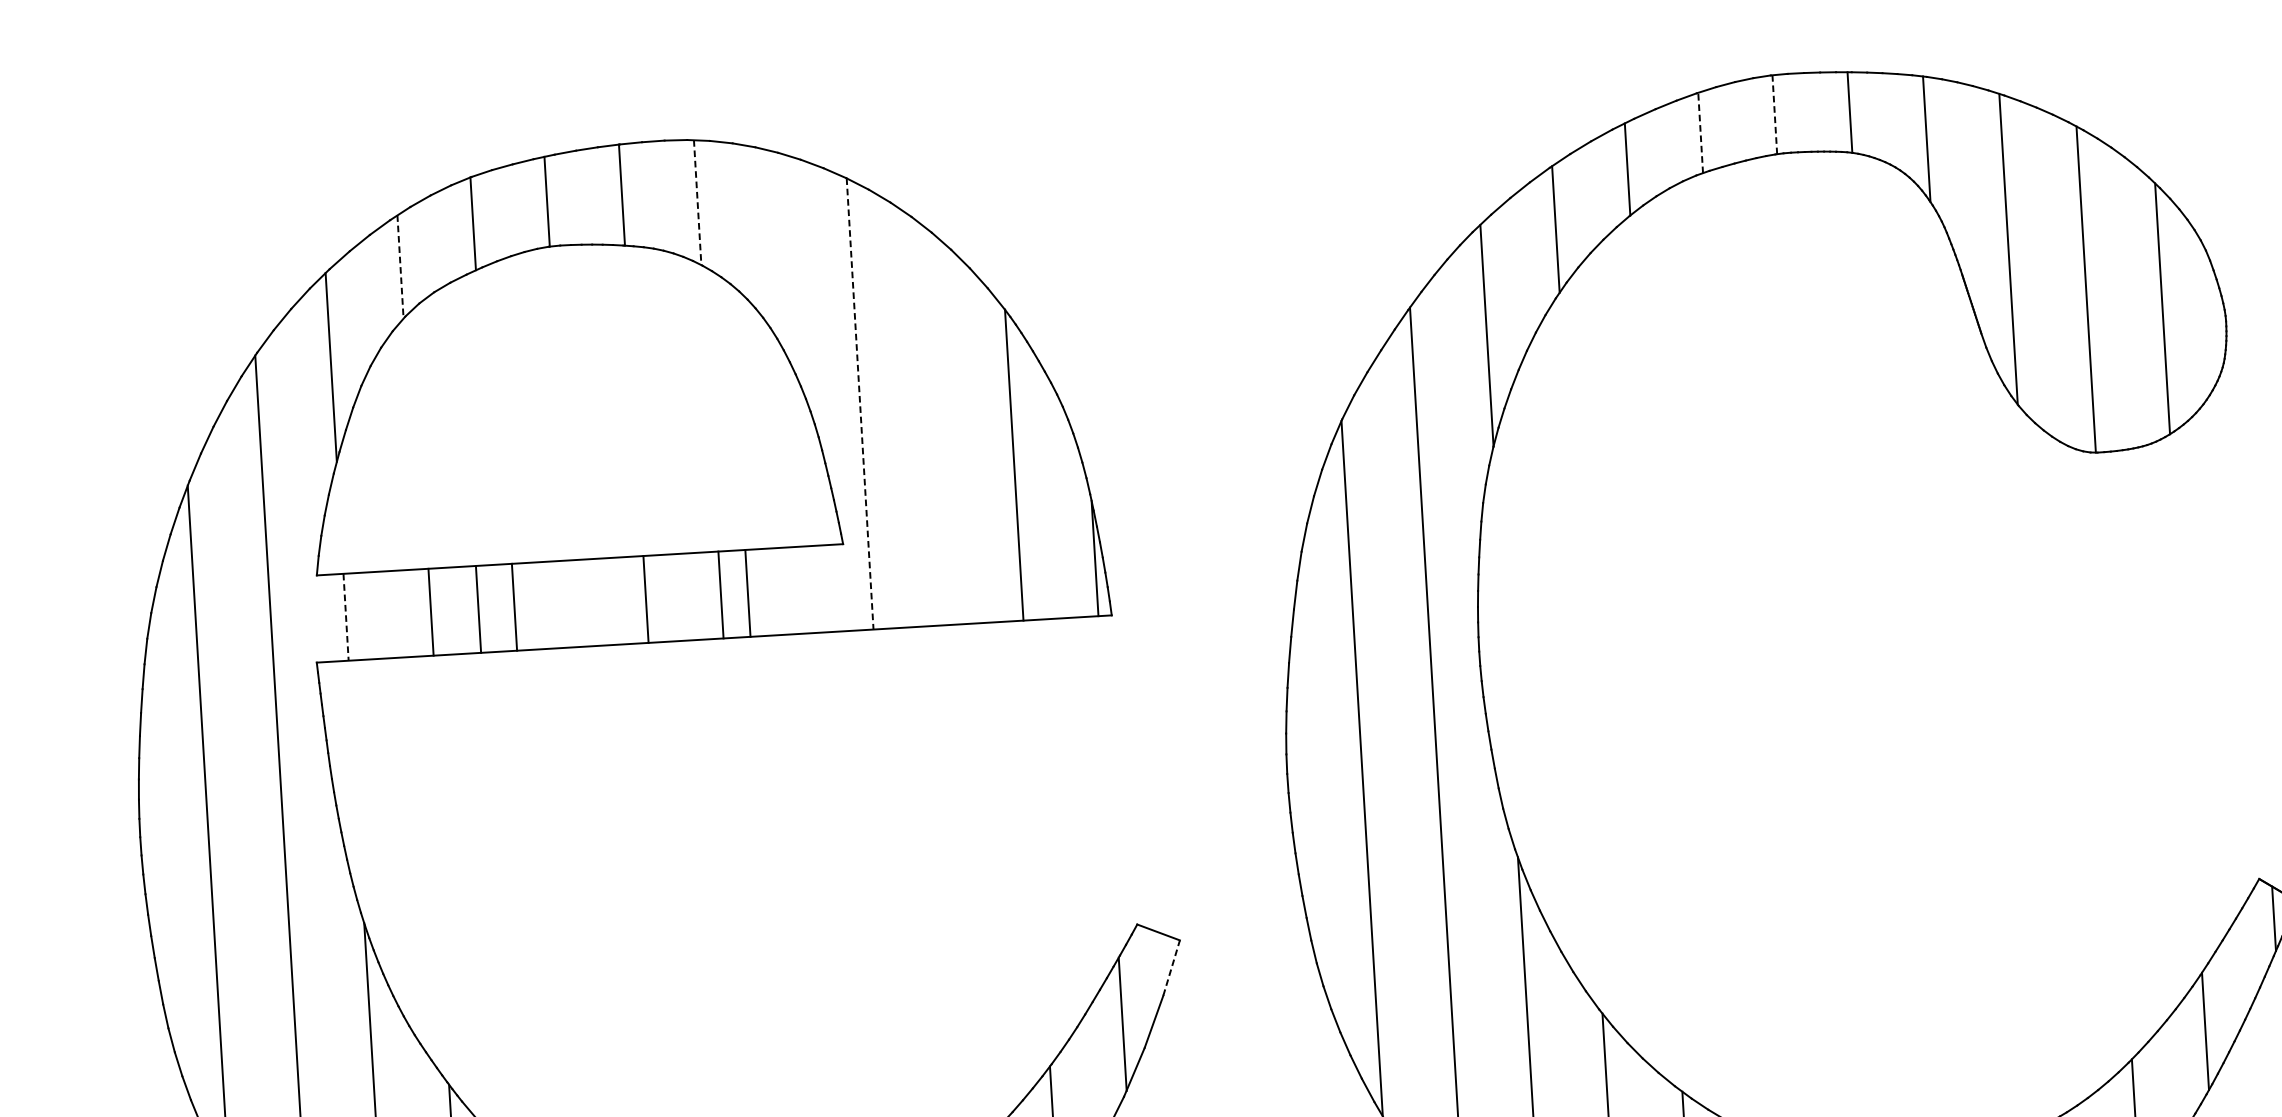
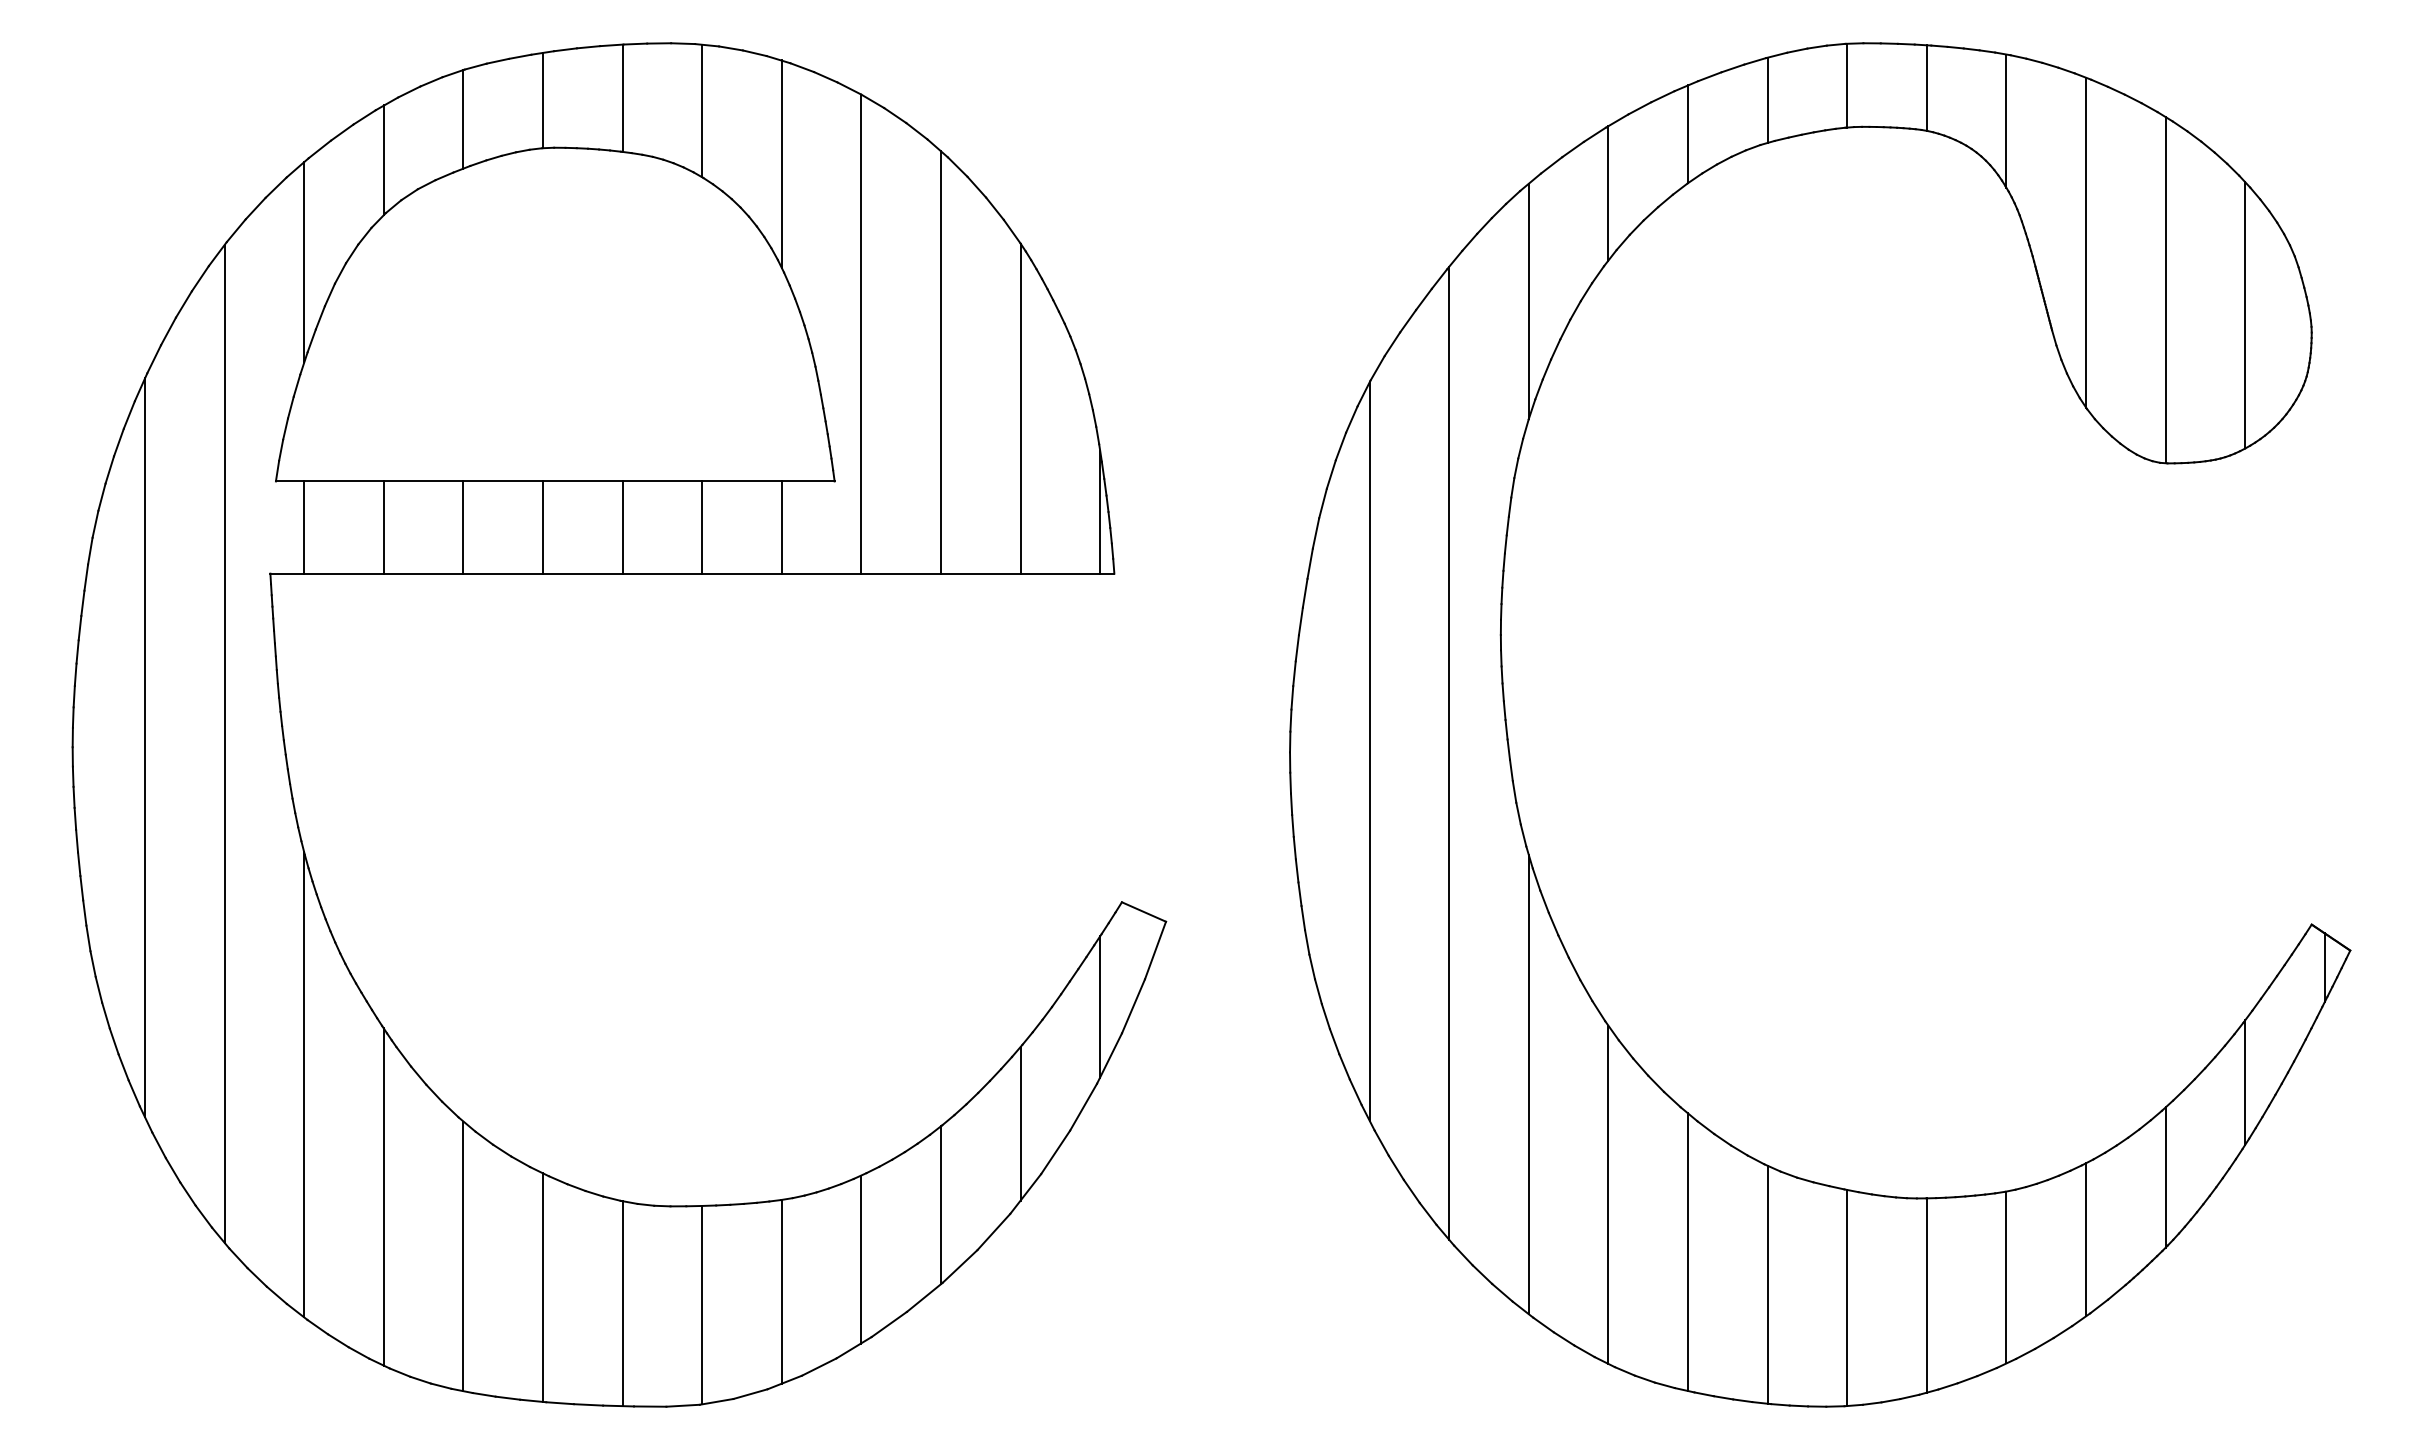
line: (1775, 114) -> (1847, 85), dashed -> solid
line: (1700, 133) -> (1767, 100), dashed -> solid
line: (697, 203) -> (702, 111), dashed -> solid
line: (775, 247) -> (781, 163), added
line: (400, 267) -> (383, 160), dashed -> solid
line: (860, 404) -> (861, 334), dashed -> solid
line: (937, 426) -> (941, 362), added
line: (747, 593) -> (781, 527), moved
line: (514, 607) -> (543, 527), moved
line: (478, 609) -> (383, 527), moved
line: (431, 612) -> (463, 527), moved
line: (346, 618) -> (304, 528), dashed -> solid
line: (1171, 968) -> (1155, 950), dashed -> solid

